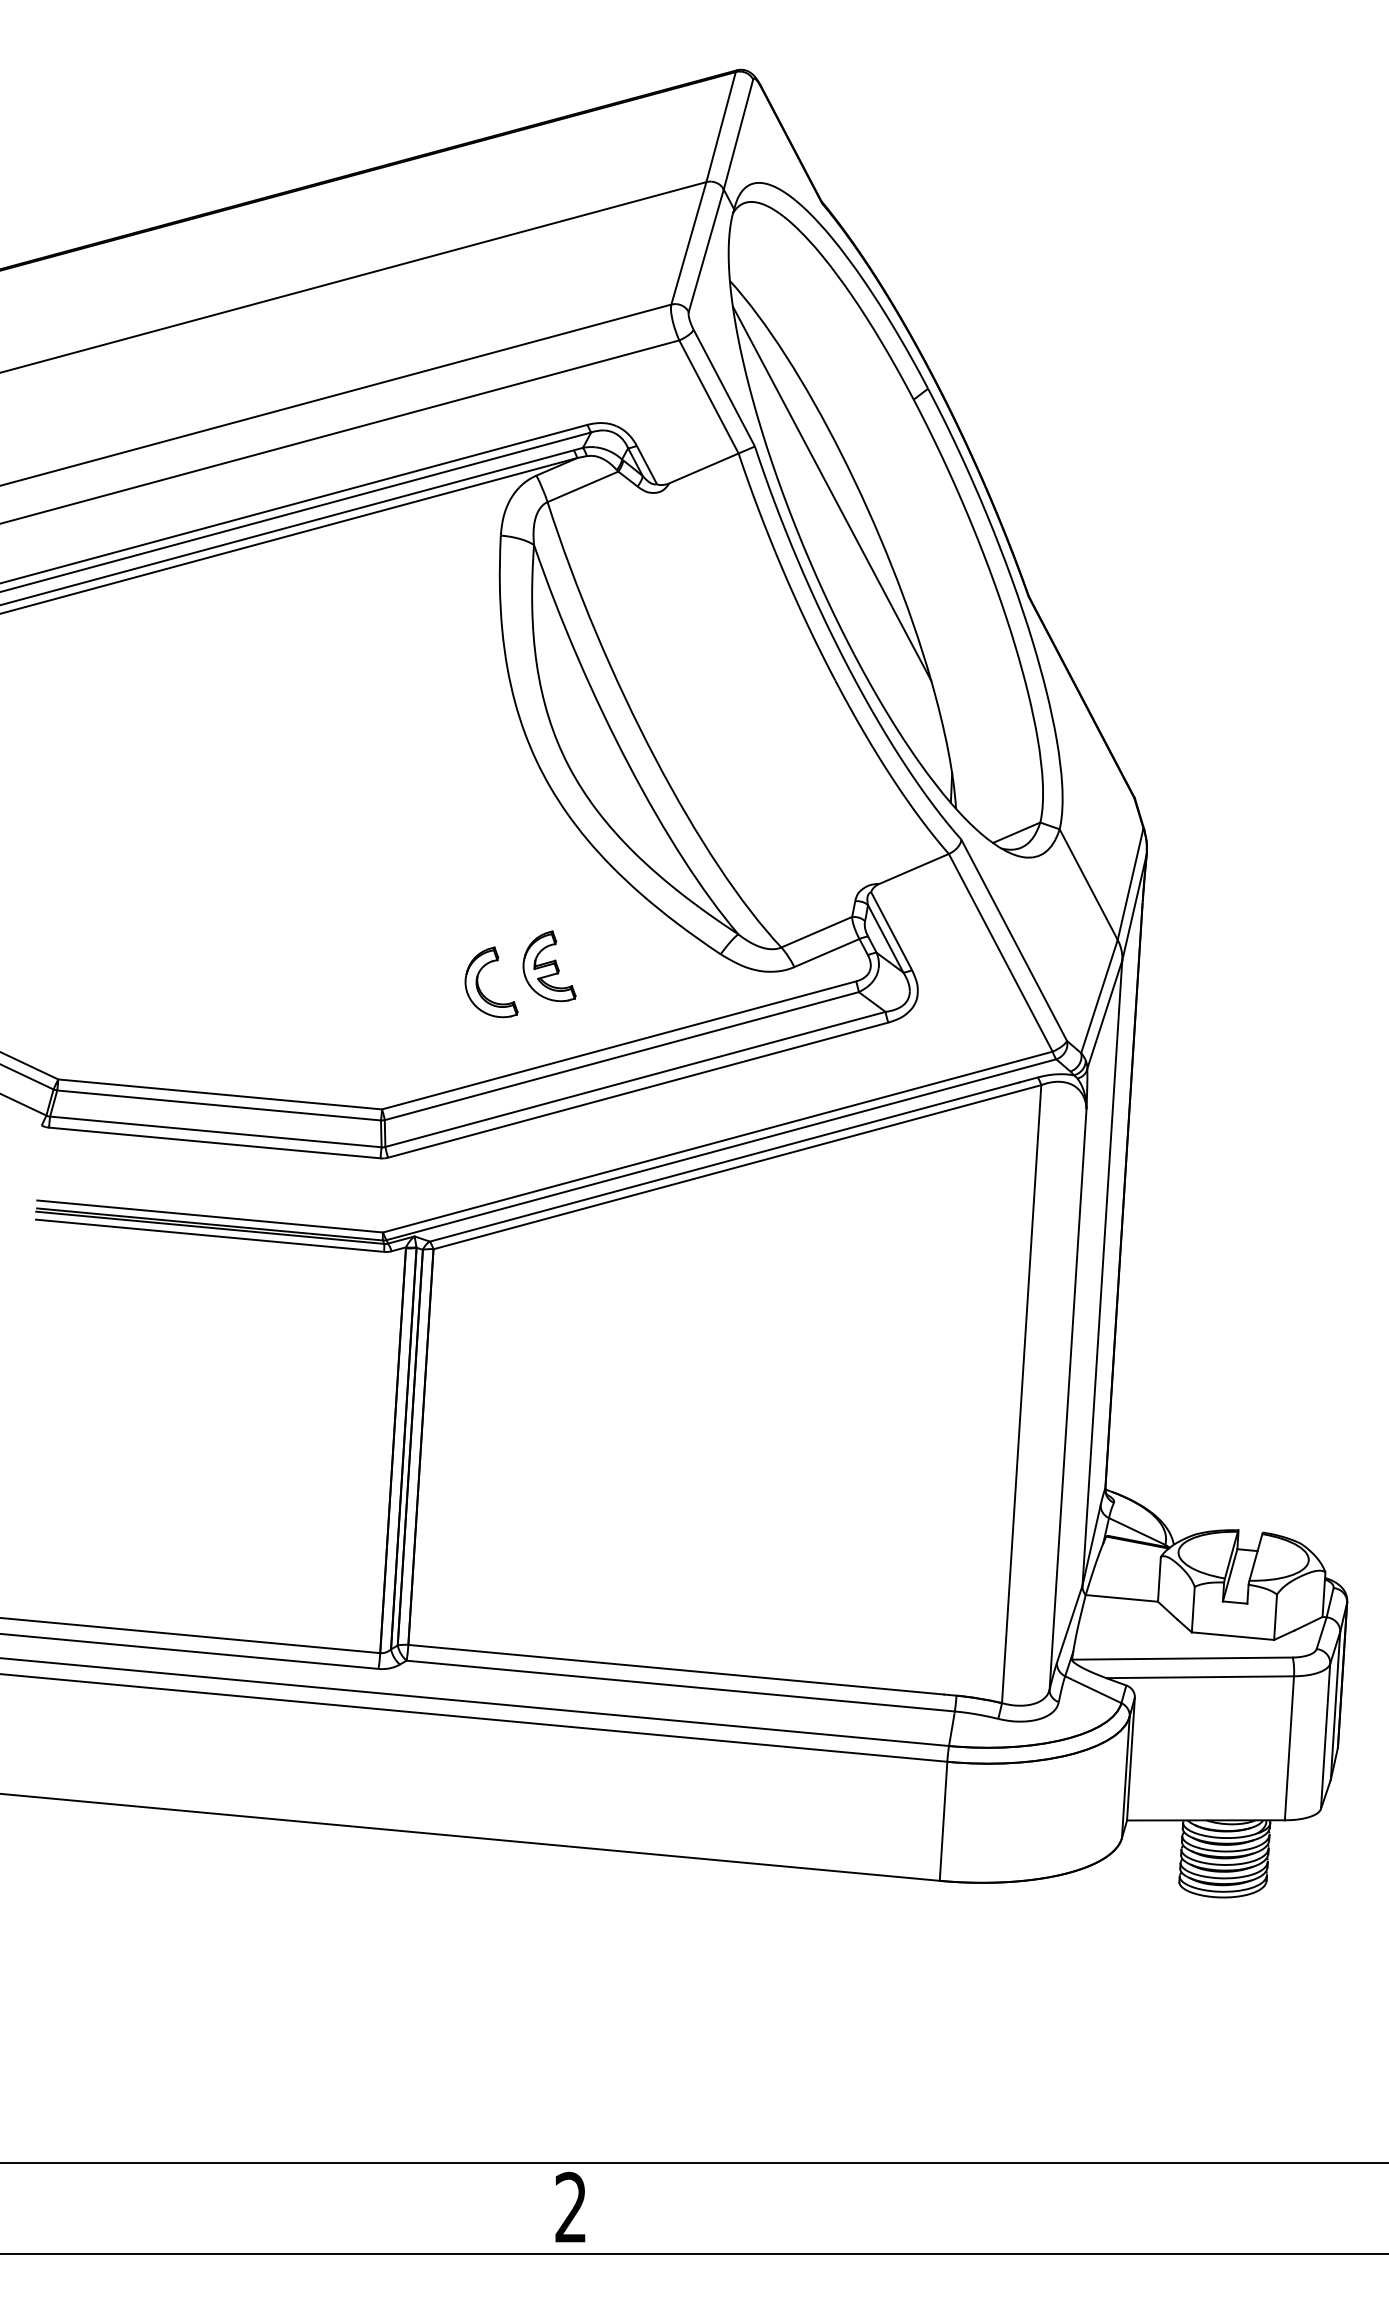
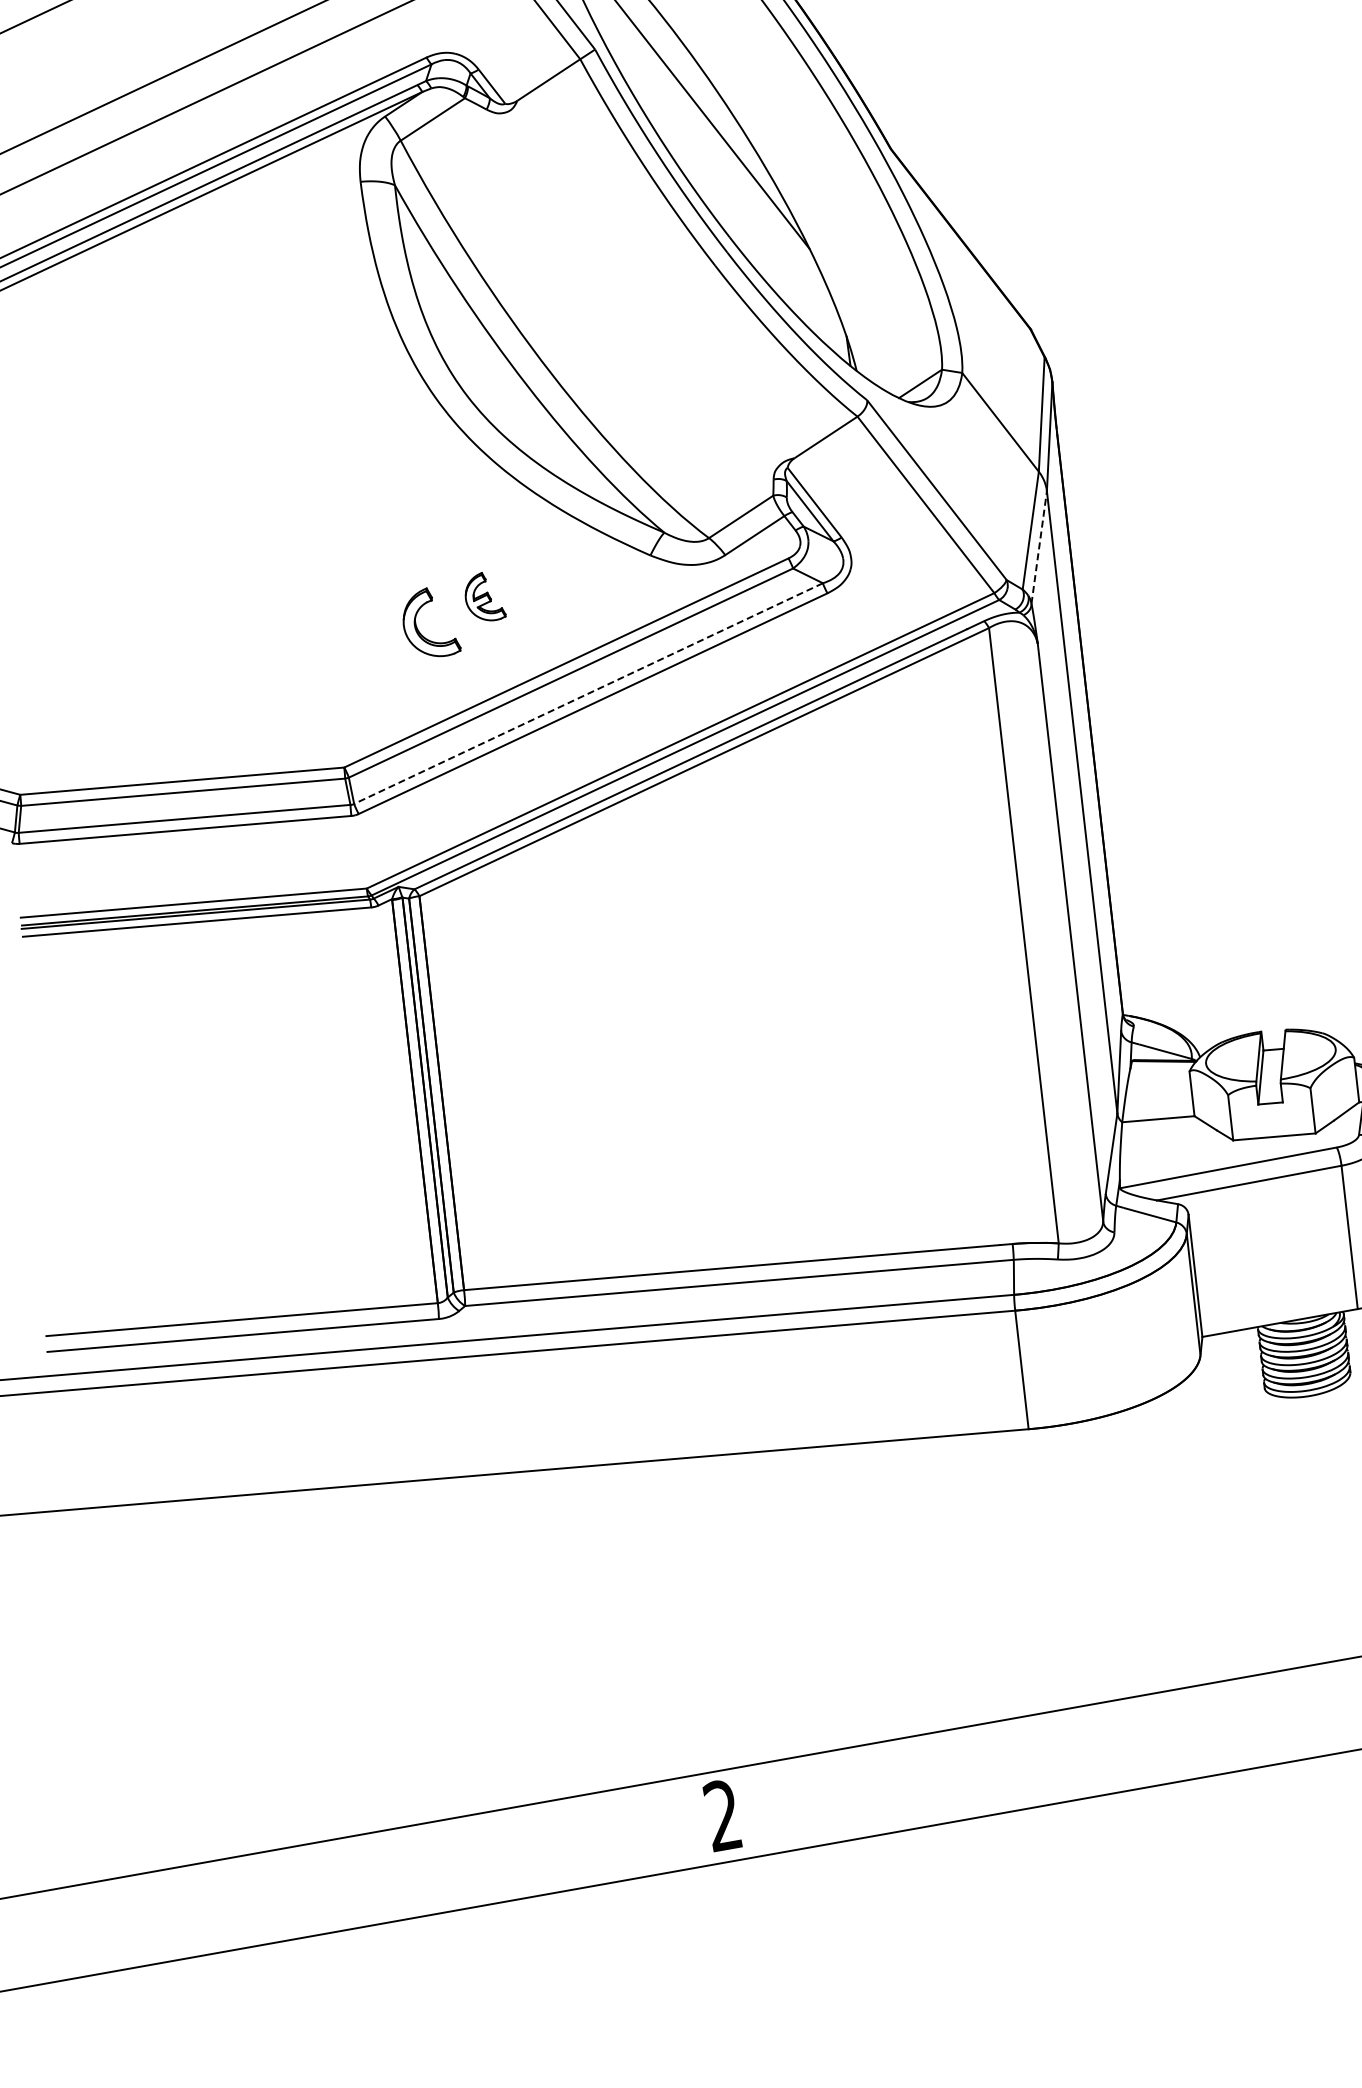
part: (549, 966) -> (484, 597), size x0.7
line: (1104, 1014) -> (1038, 547), solid -> dashed
line: (635, 1079) -> (588, 693), solid -> dashed

